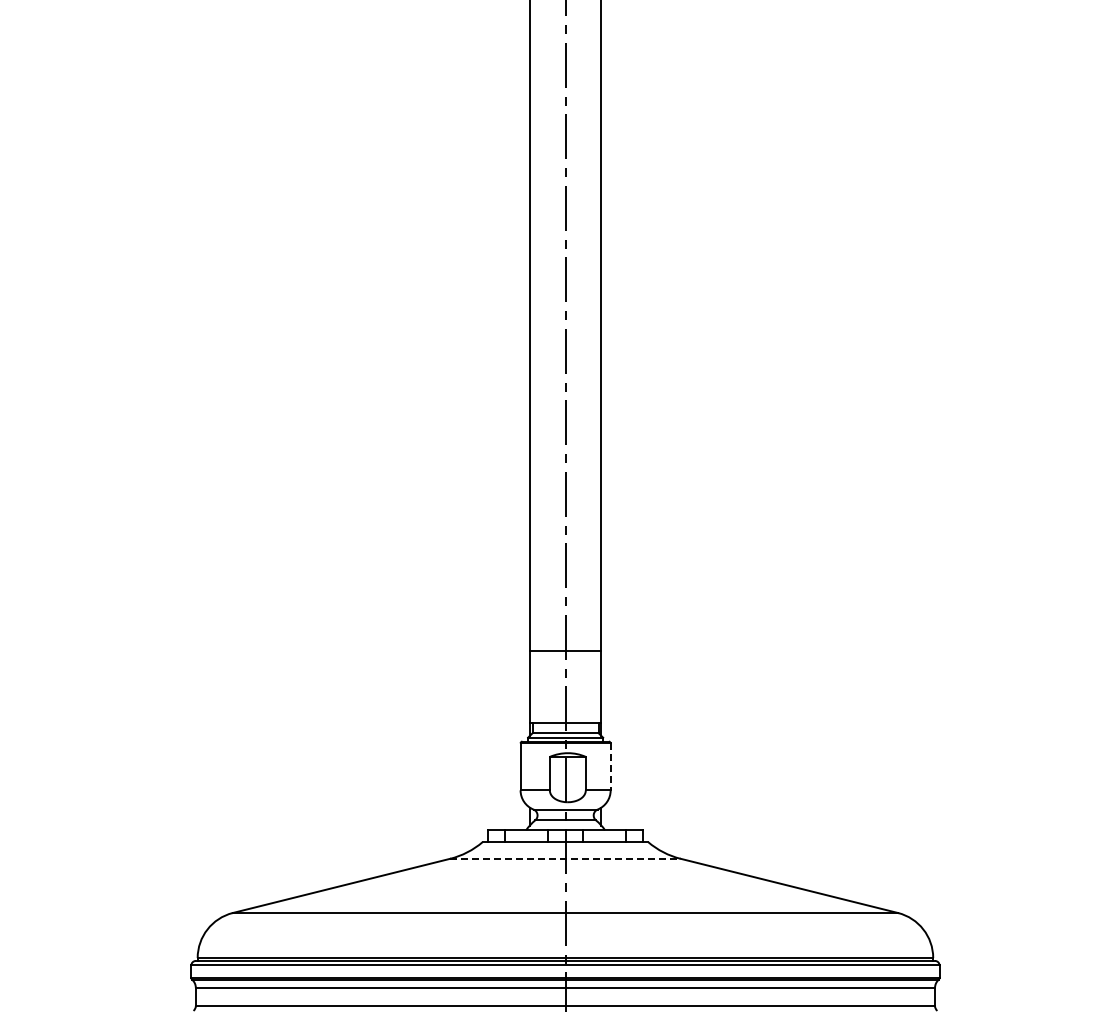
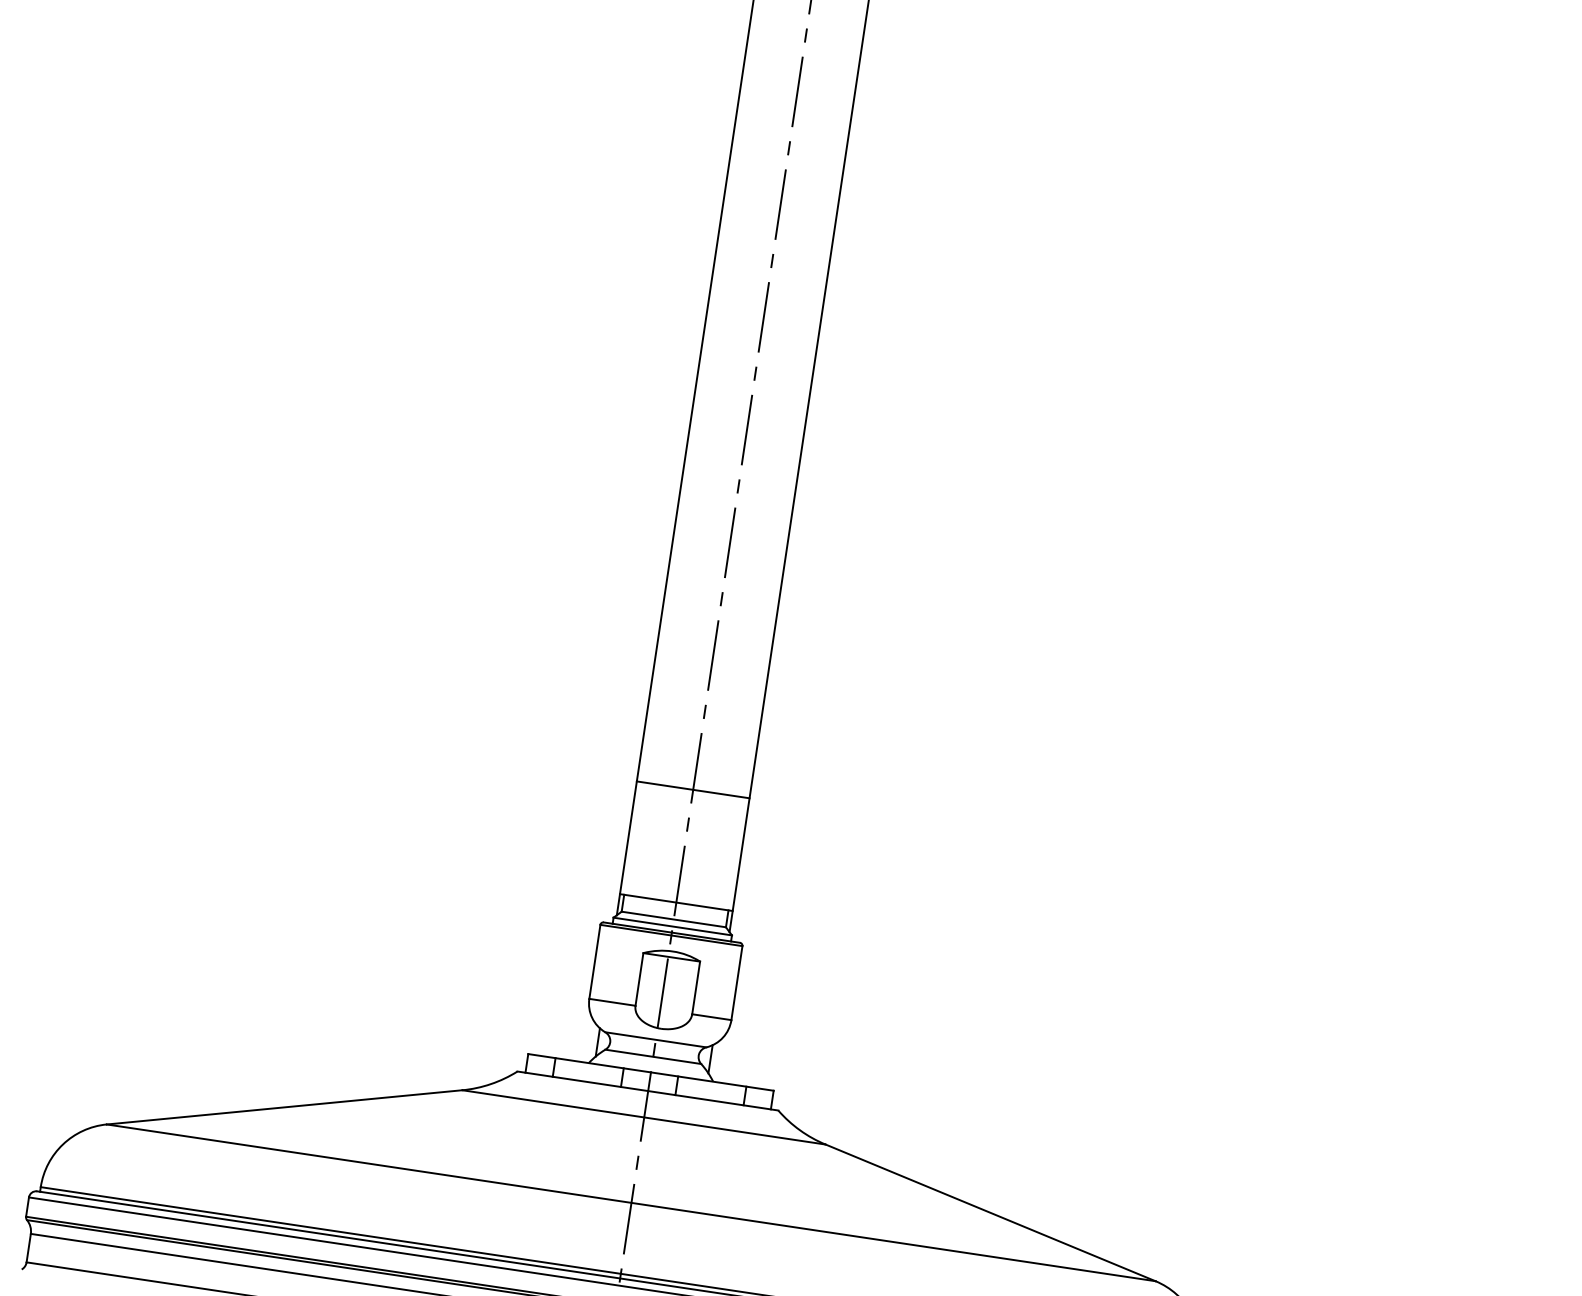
line: (610, 767) -> (736, 984), dashed -> solid
line: (565, 858) -> (644, 1116), dashed -> solid

